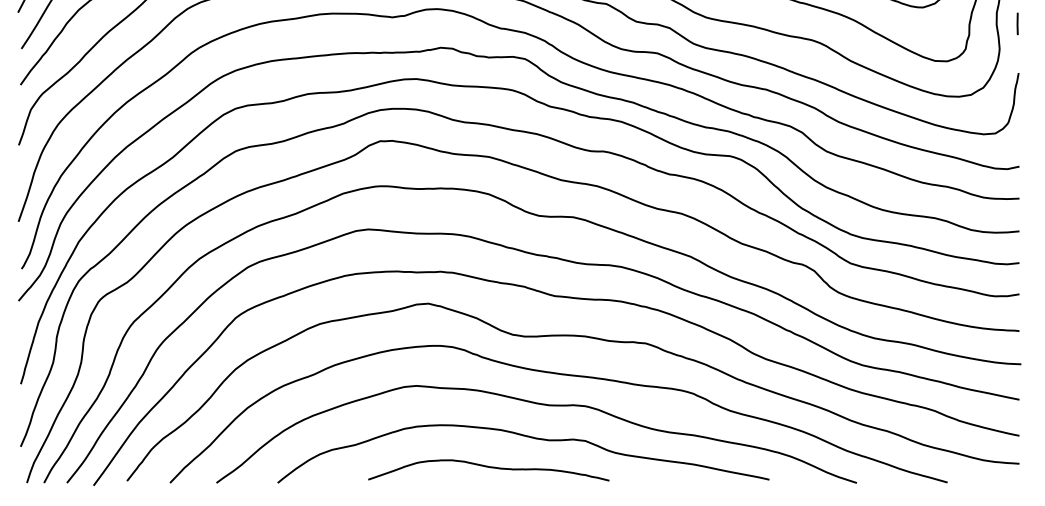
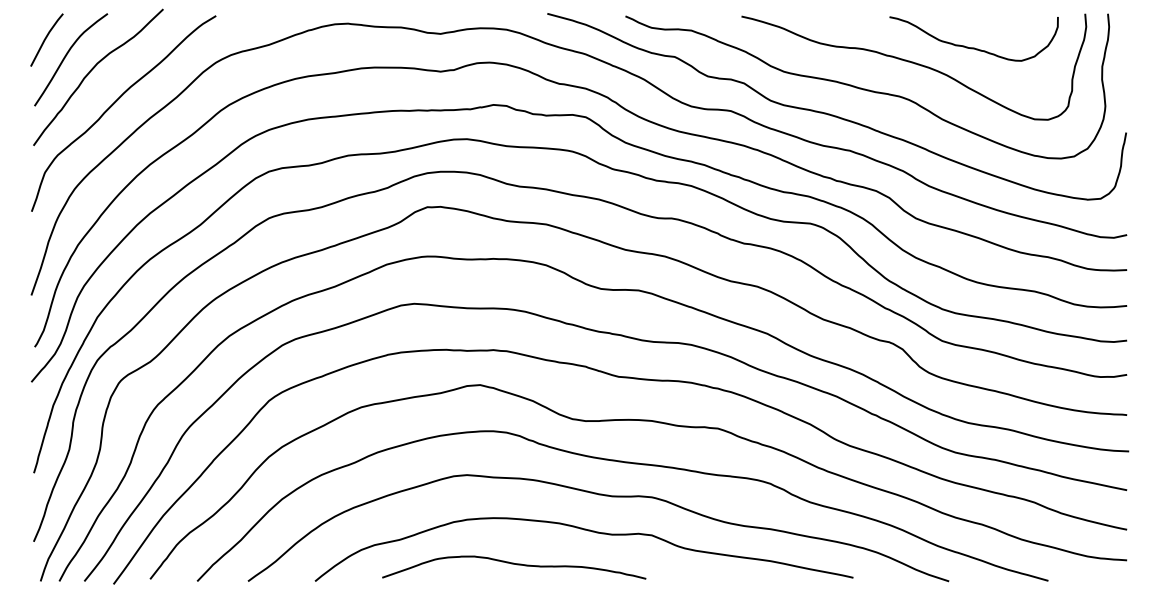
line: (1018, 23) -> (1125, 78), removed
curve: (489, 467) -> (514, 564), moved

